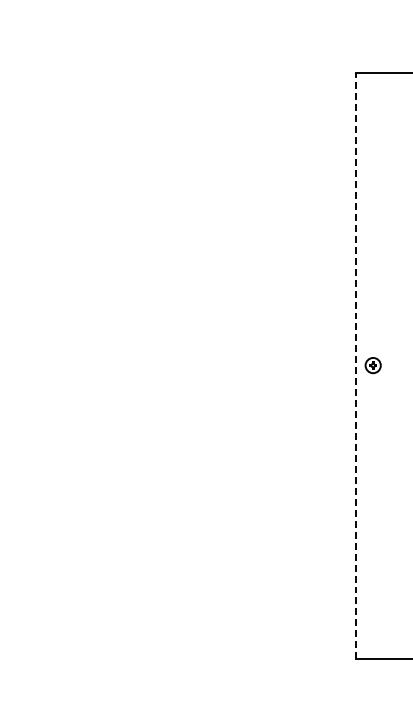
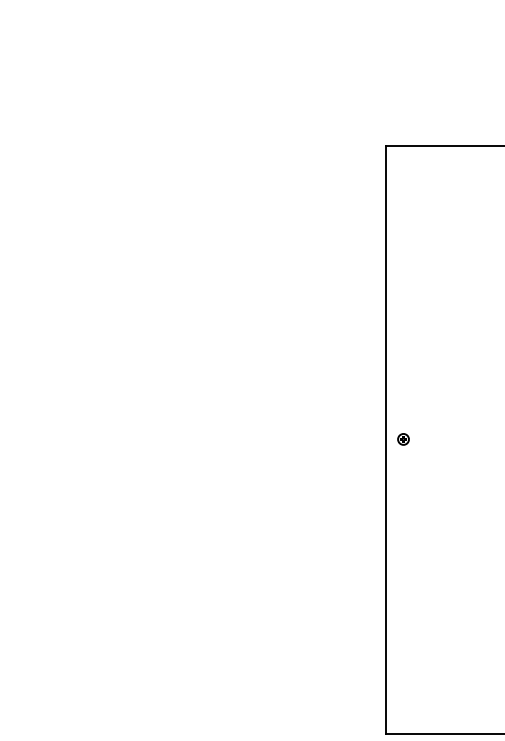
line: (356, 365) -> (386, 439), dashed -> solid
part: (373, 365) -> (403, 439), size x0.71

